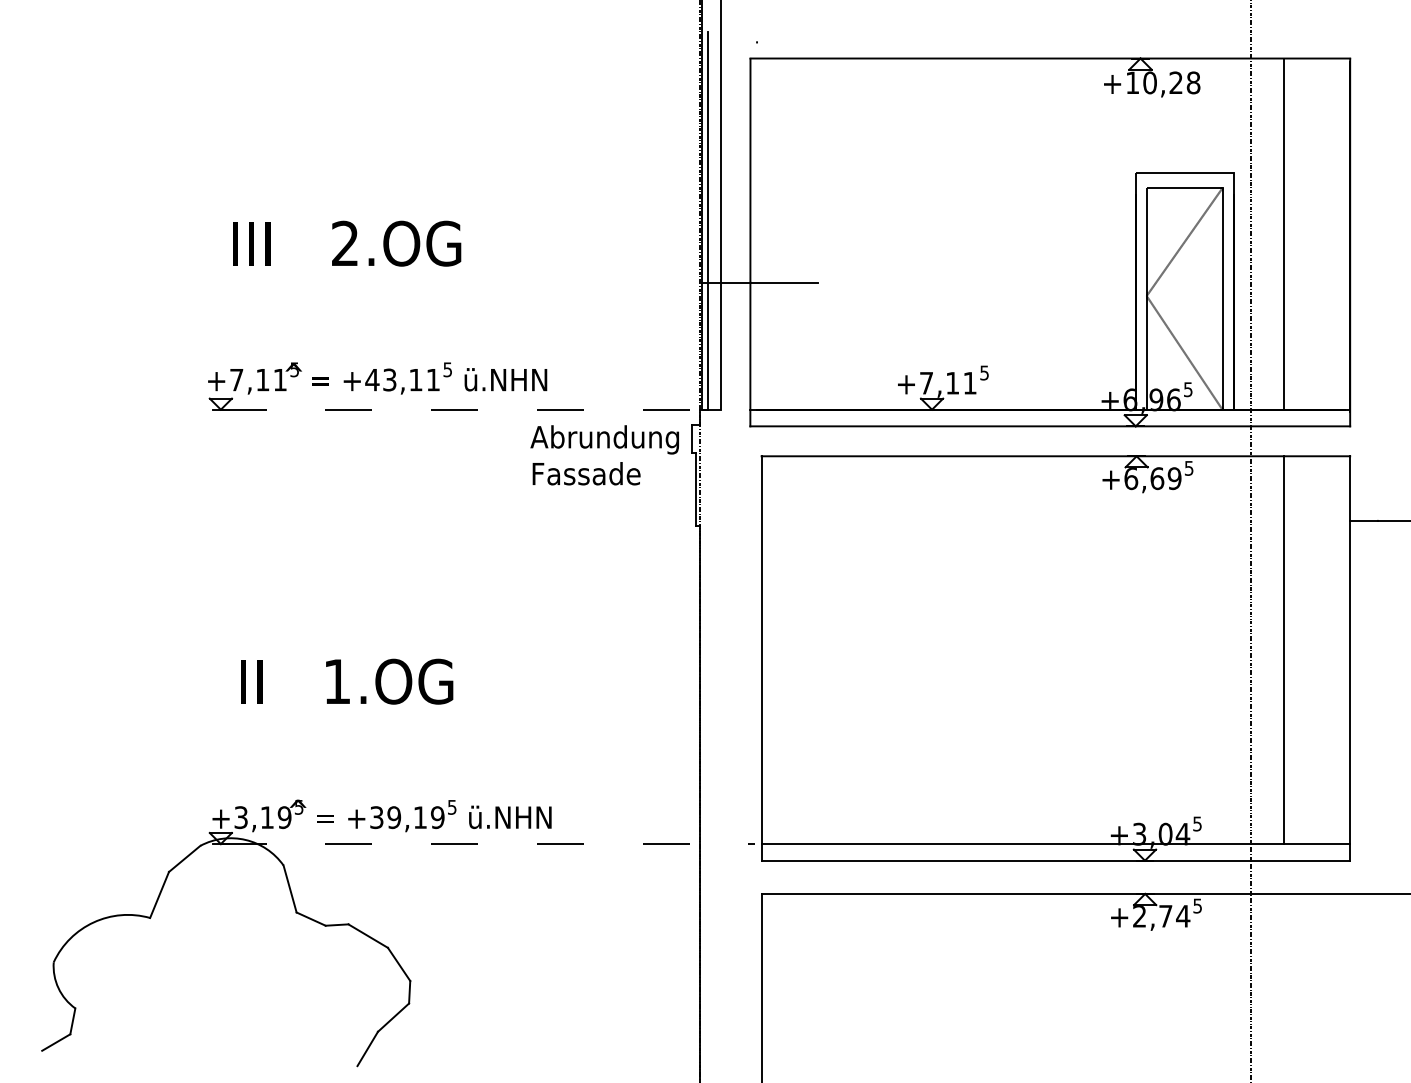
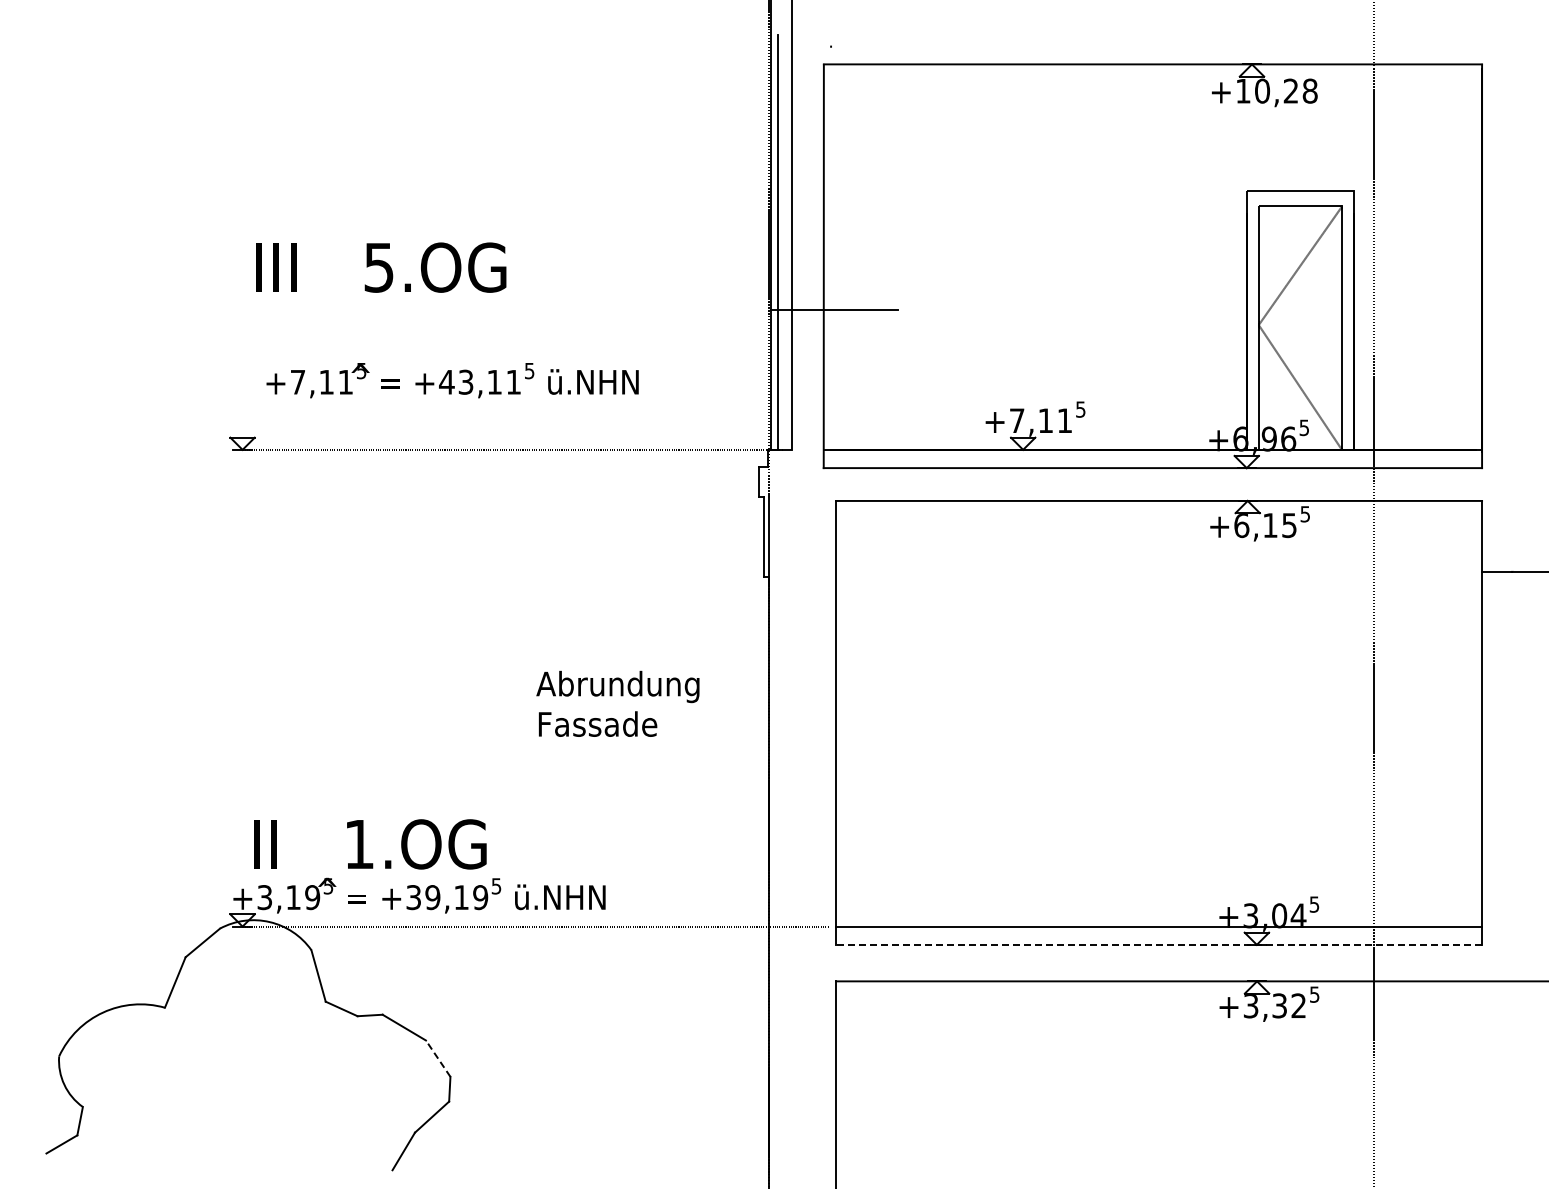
line: (1284, 233) -> (1409, 256), removed
text: (344, 243) -> (378, 267), 2.OG -> 5.OG
text: (377, 378) -> (452, 380), moved
text: (604, 454) -> (617, 703), moved
text: (1165, 478) -> (1279, 525), +6,69 -> +6,15
line: (1284, 649) -> (1409, 713), removed
text: (347, 681) -> (370, 844), moved
line: (1056, 860) -> (1159, 944), solid -> dashed
text: (1161, 915) -> (1274, 1005), +2,74 -> +3,32
line: (399, 964) -> (438, 1058), solid -> dashed

